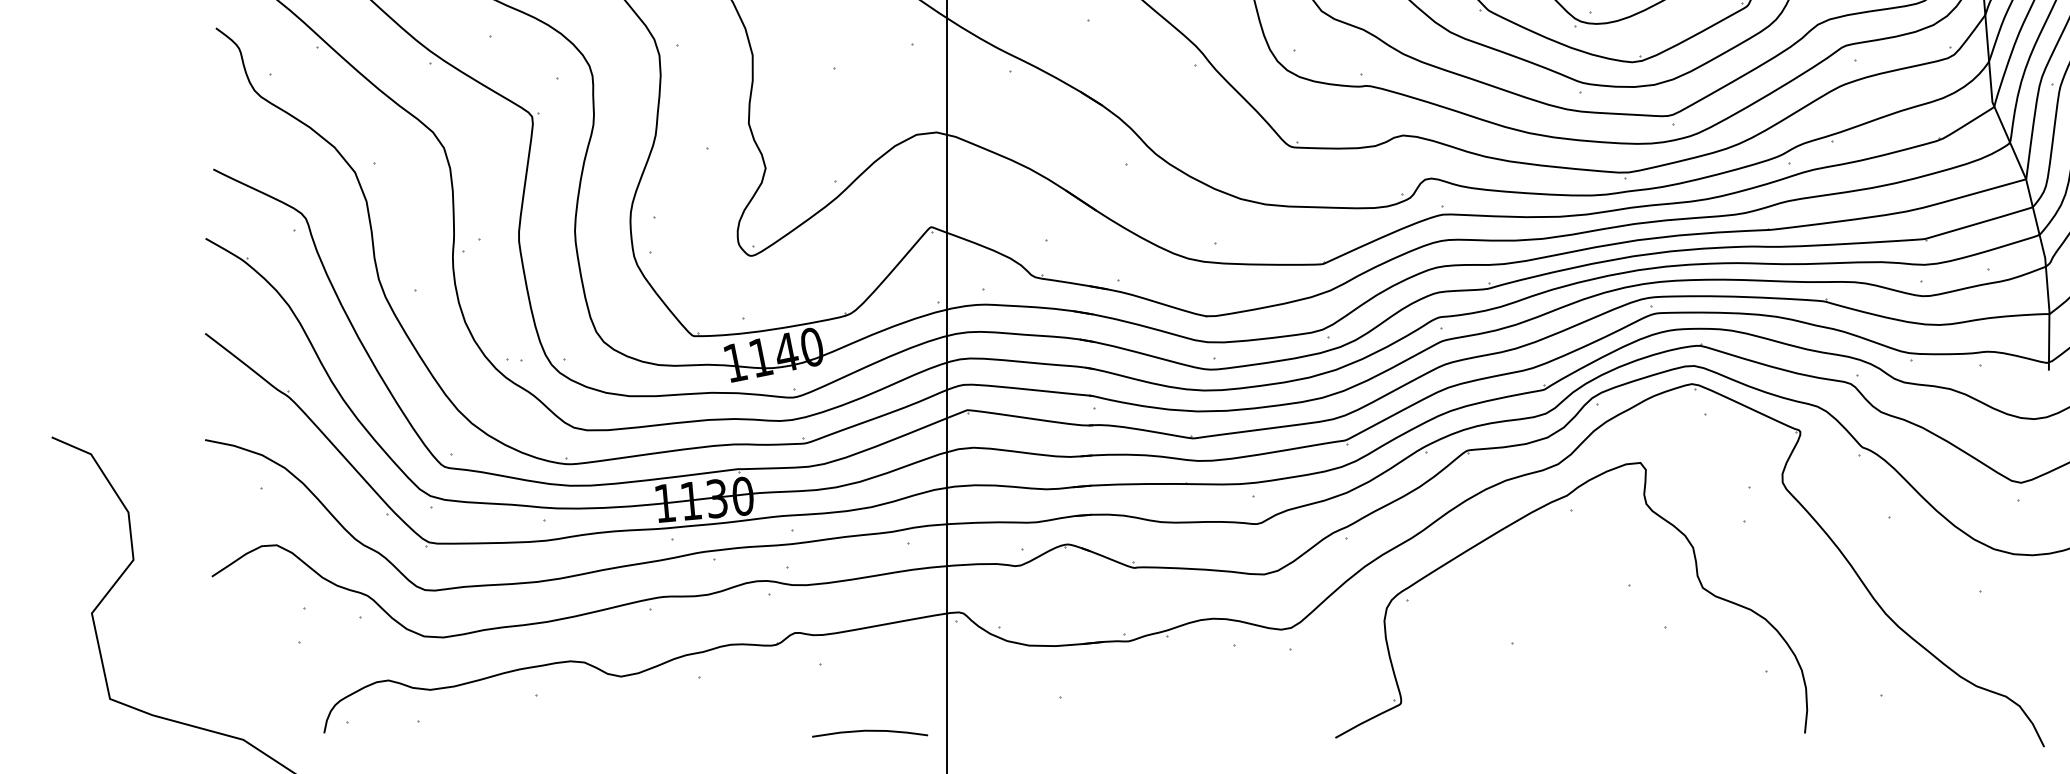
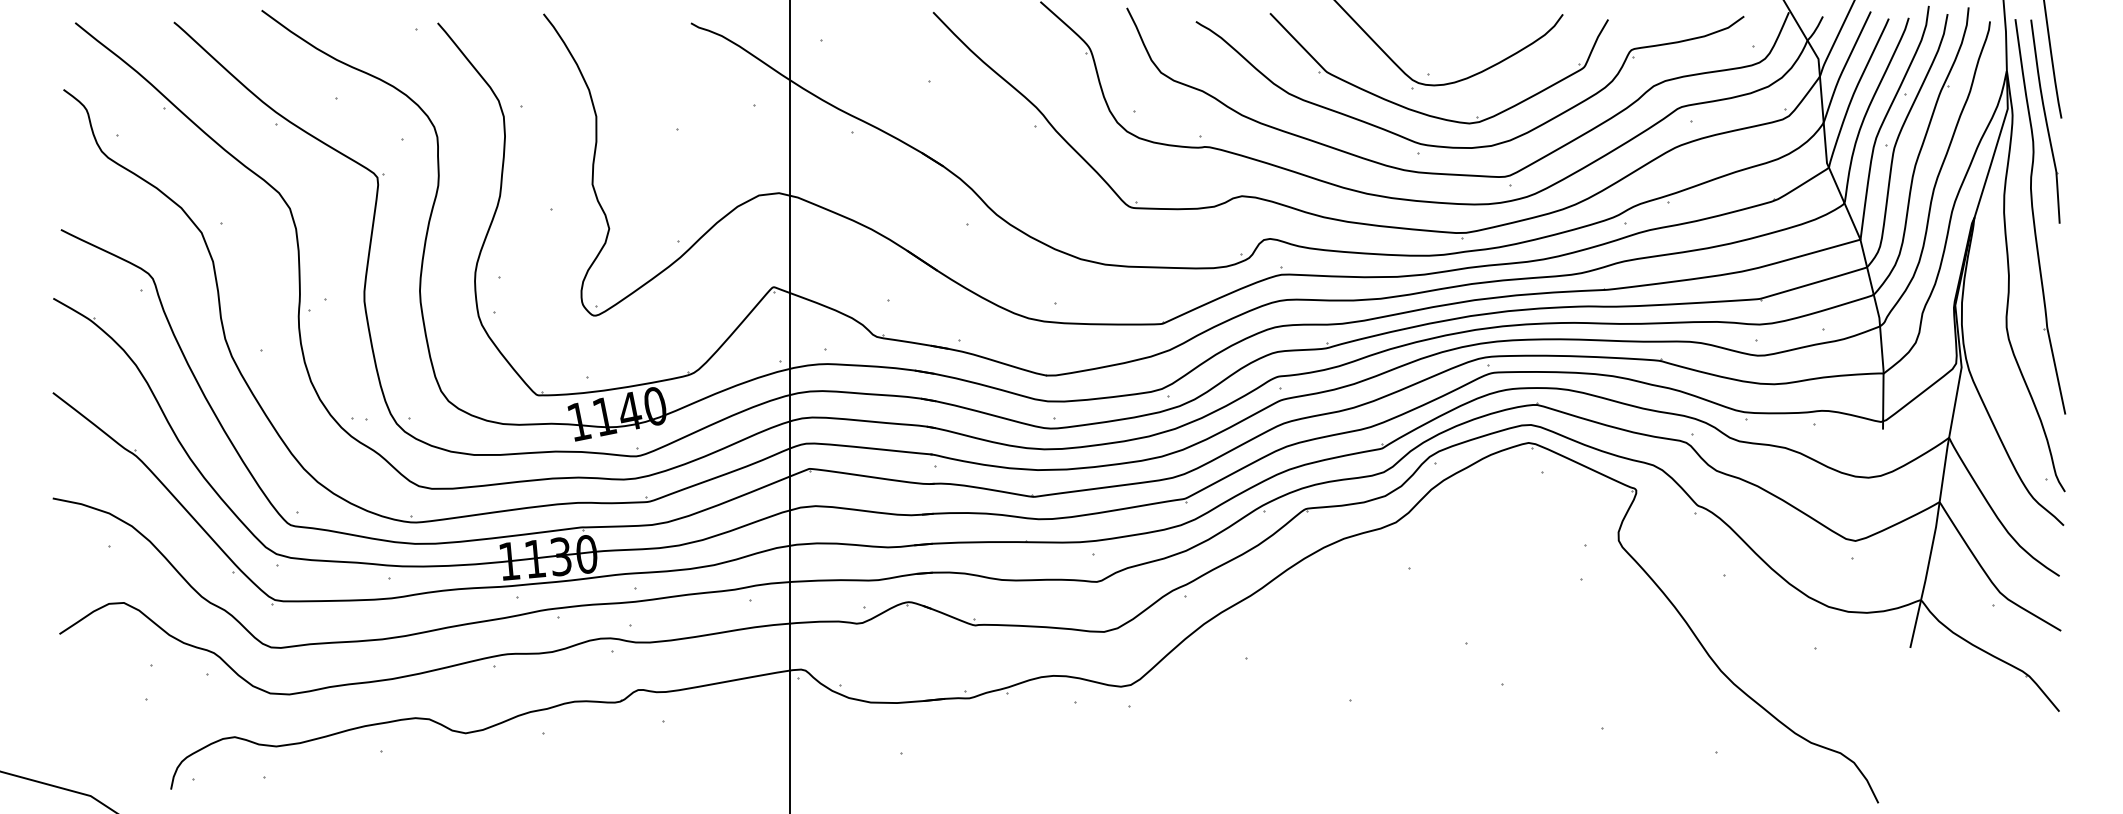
part: (1525, 517) -> (1363, 575), removed
curve: (869, 731) -> (712, 787), removed

